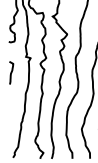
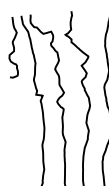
curve: (11, 72) -> (19, 118), removed

